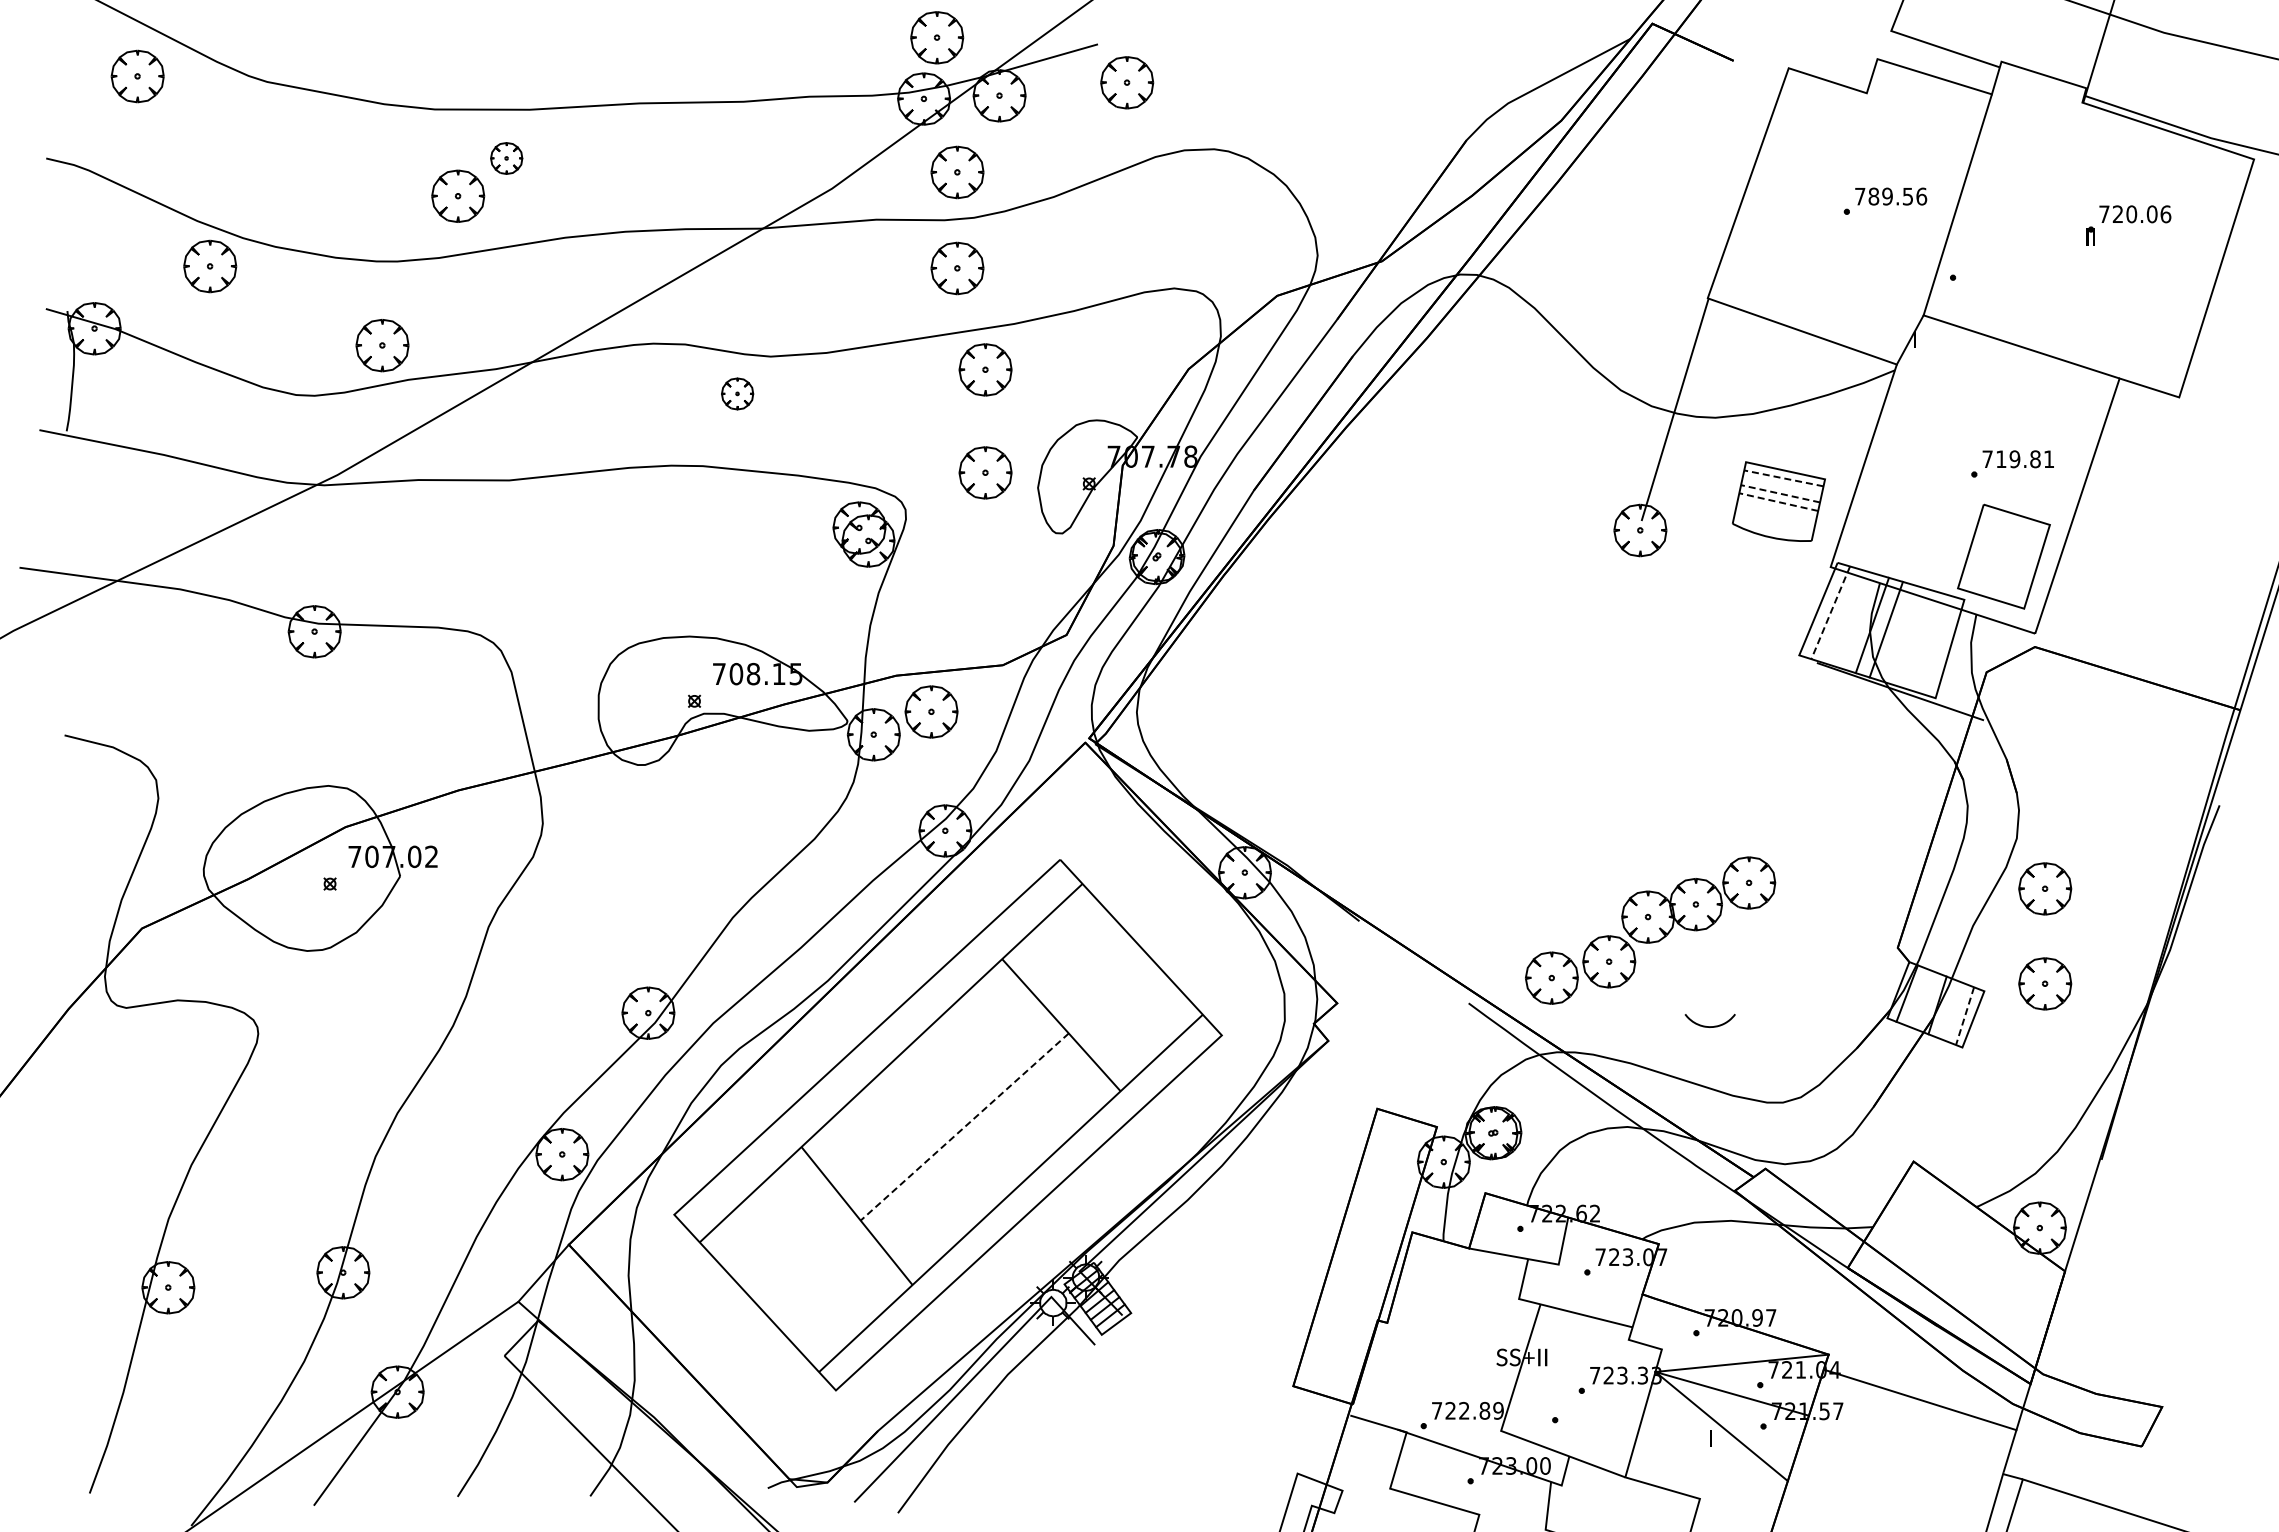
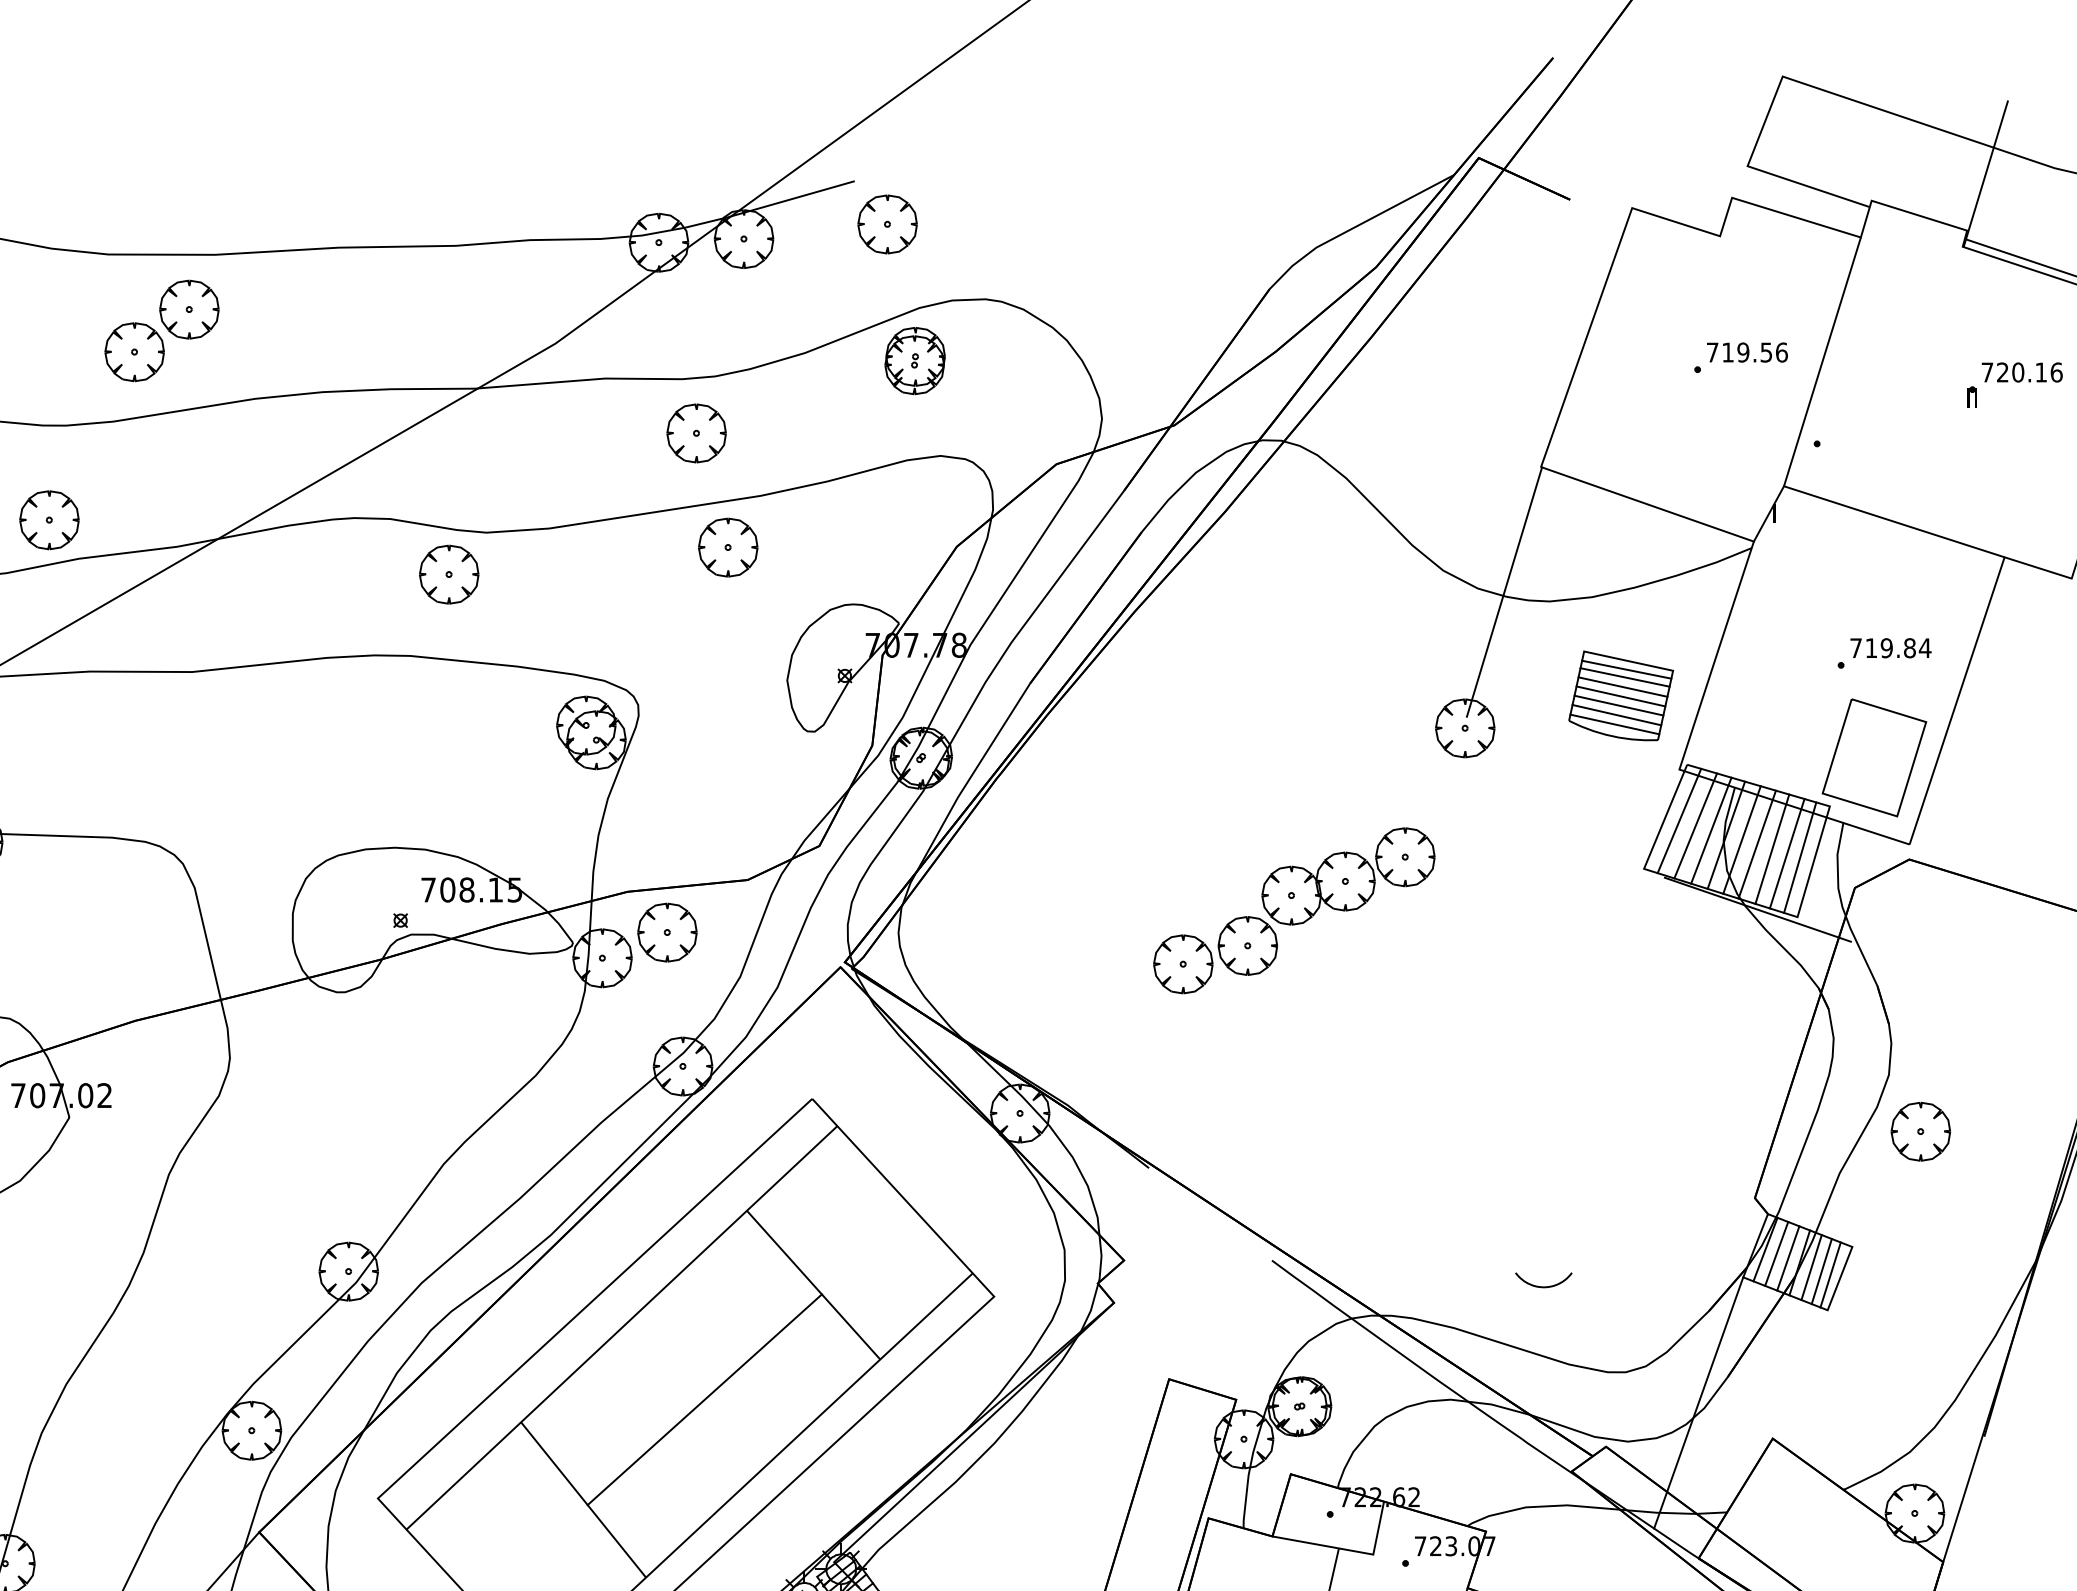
part: (937, 37) -> (674, 173), removed
part: (506, 158) -> (189, 309), size x1.67
part: (957, 172) -> (696, 325), removed
text: (1873, 196) -> (1727, 352), 789.56 -> 719.56
part: (1151, 203) -> (914, 360), added
text: (2151, 214) -> (2040, 372), 720.06 -> 720.16
part: (737, 393) -> (449, 574), size x1.67
text: (2048, 458) -> (1924, 647), 719.81 -> 719.84
part: (985, 472) -> (728, 663), removed
line: (1783, 478) -> (1626, 669), dashed -> solid
line: (1782, 485) -> (1625, 677), added
line: (1780, 493) -> (1622, 686), dashed -> solid
line: (1778, 502) -> (1620, 696), dashed -> solid
line: (1776, 510) -> (1618, 705), added
line: (1774, 518) -> (1616, 714), added
line: (1772, 526) -> (1613, 723), added
line: (1830, 613) -> (1679, 821), dashed -> solid
line: (1845, 616) -> (1696, 825), added
line: (1858, 621) -> (1710, 830), added
line: (1899, 633) -> (1756, 844), added
line: (1913, 637) -> (1772, 848), added
line: (1926, 641) -> (1787, 853), added
line: (1937, 645) -> (1799, 857), added
part: (1650, 930) -> (1294, 910), moved
part: (2045, 983) -> (1921, 1238), removed
line: (1916, 997) -> (1775, 1253), added
line: (1927, 1001) -> (1788, 1258), added
line: (1948, 1009) -> (1812, 1267), added
line: (1957, 1013) -> (1822, 1271), added
line: (1964, 1016) -> (1830, 1275), dashed -> solid
line: (964, 1127) -> (704, 1400), dashed -> solid
line: (1847, 1129) -> (1698, 1402), added

